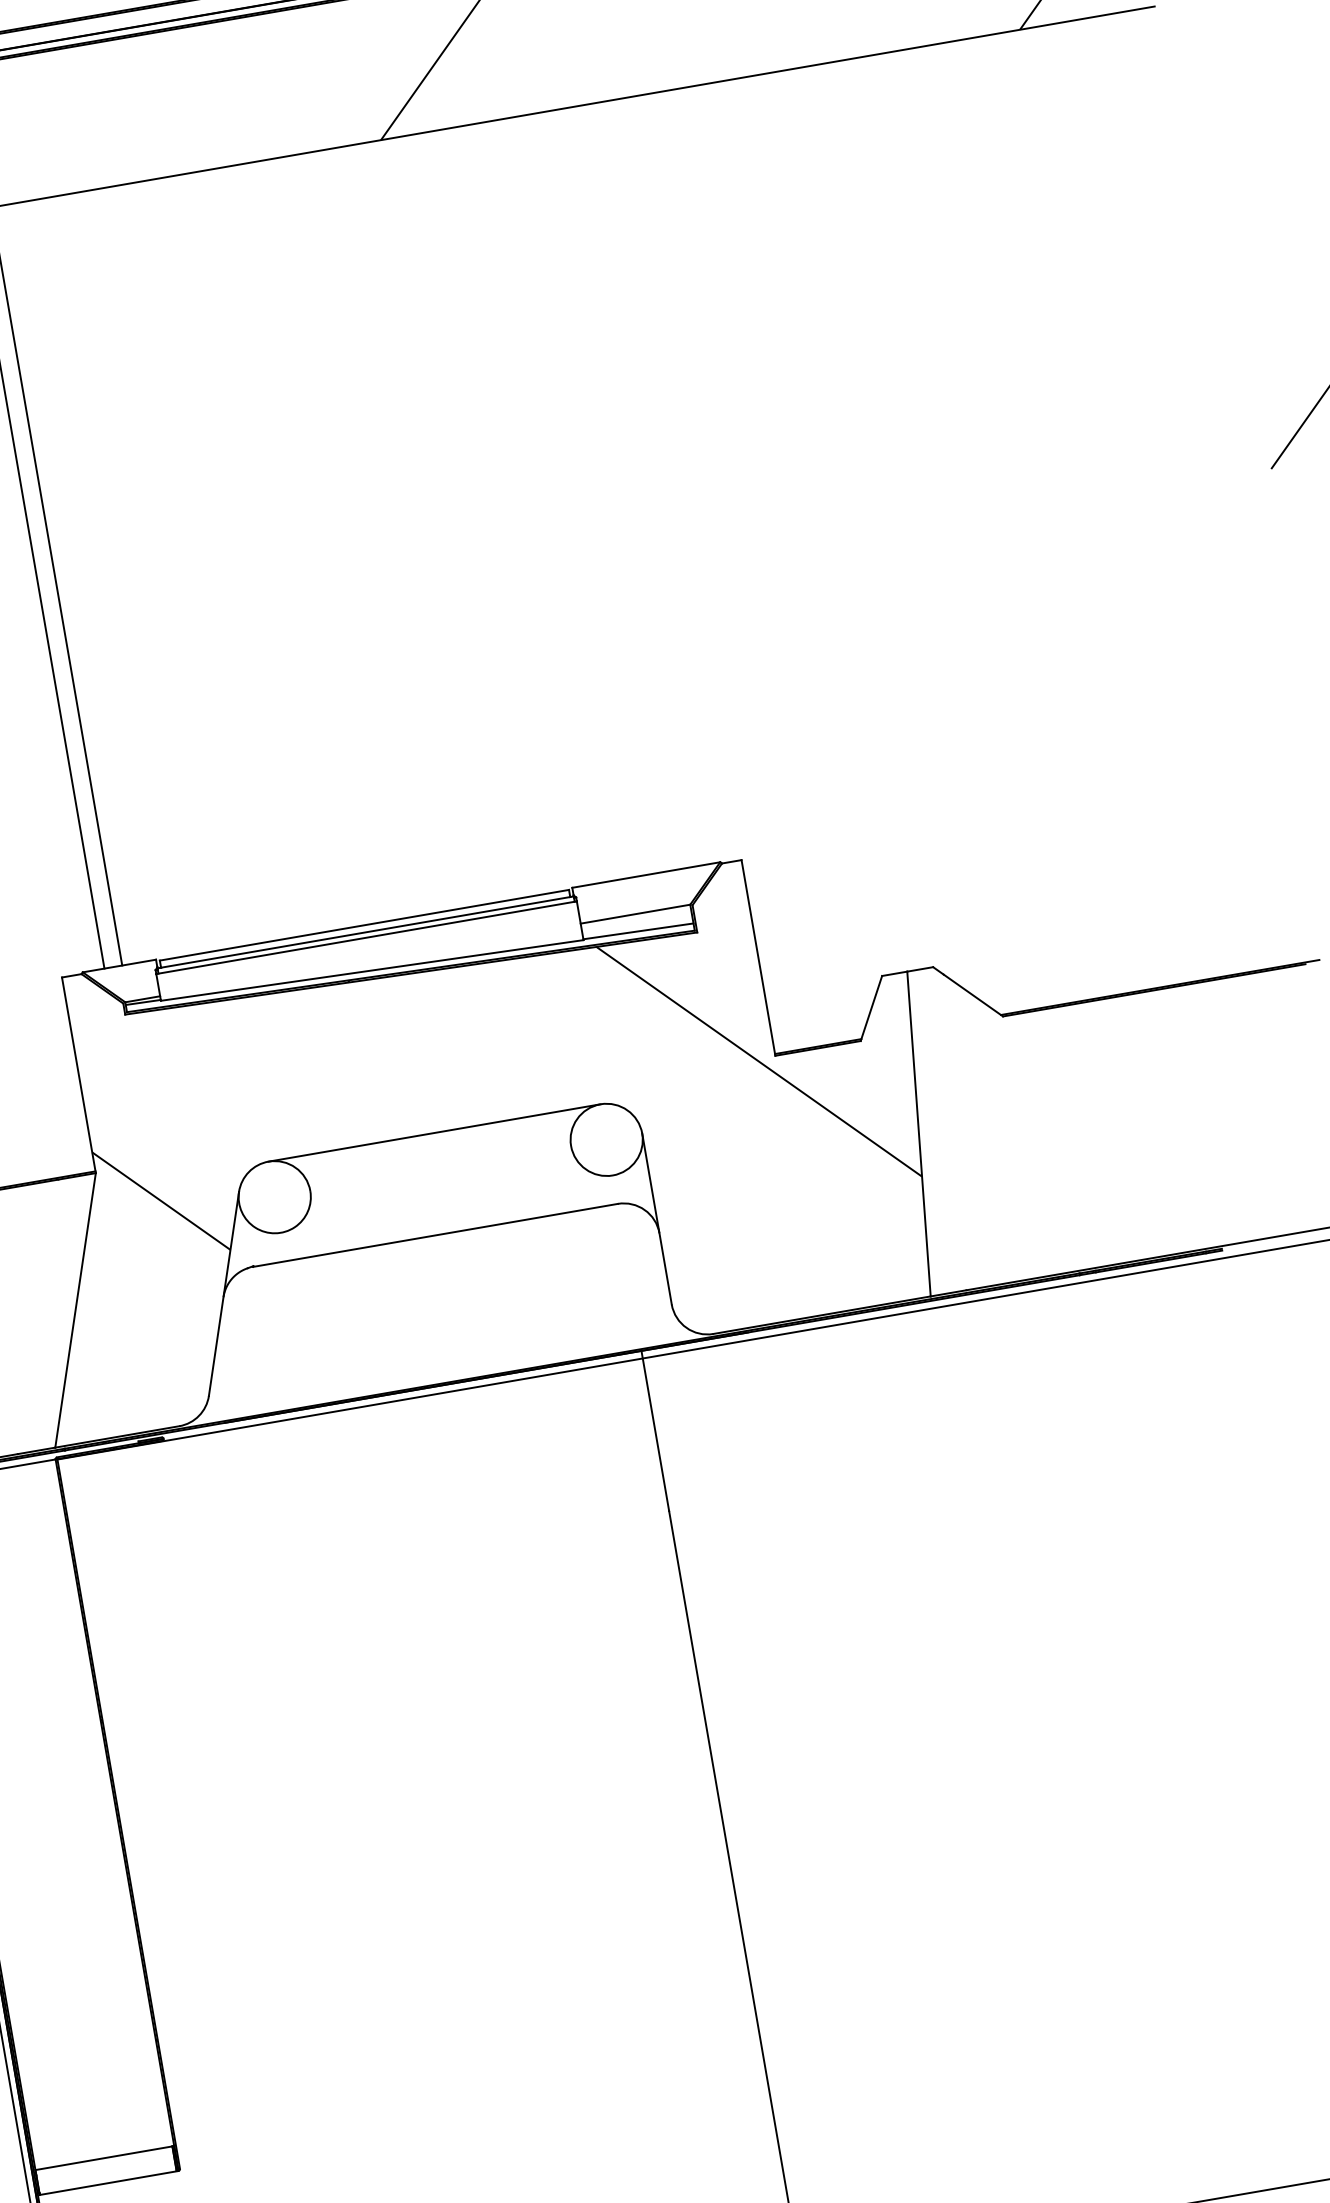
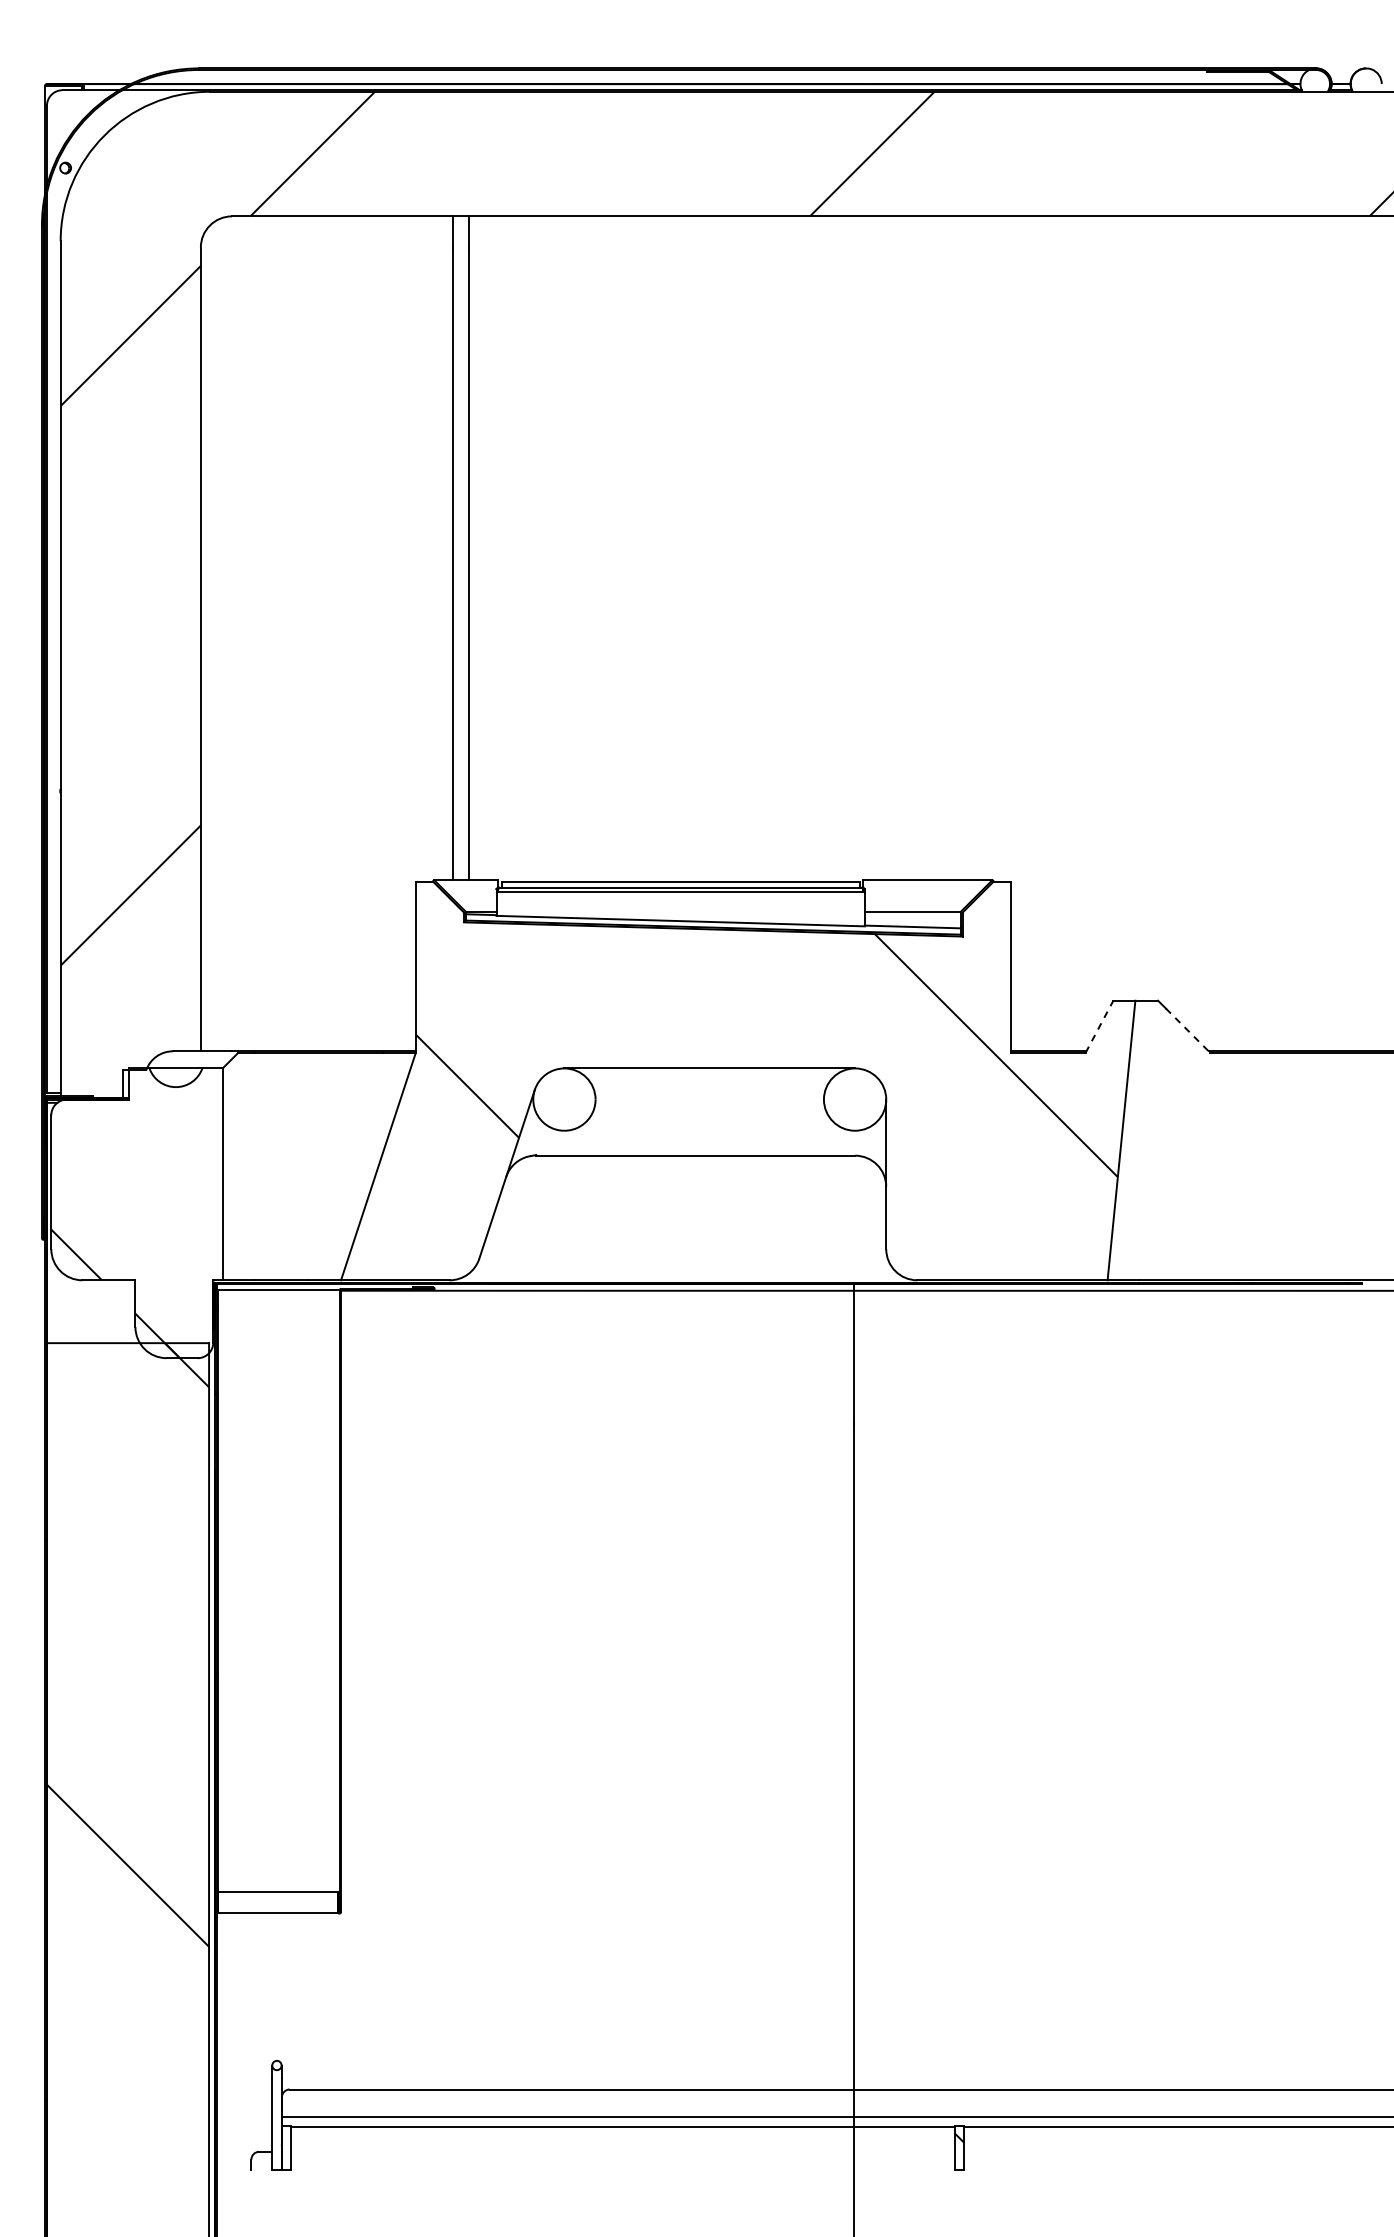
line: (974, 996) -> (1188, 1031), solid -> dashed
line: (871, 1008) -> (1099, 1026), solid -> dashed

